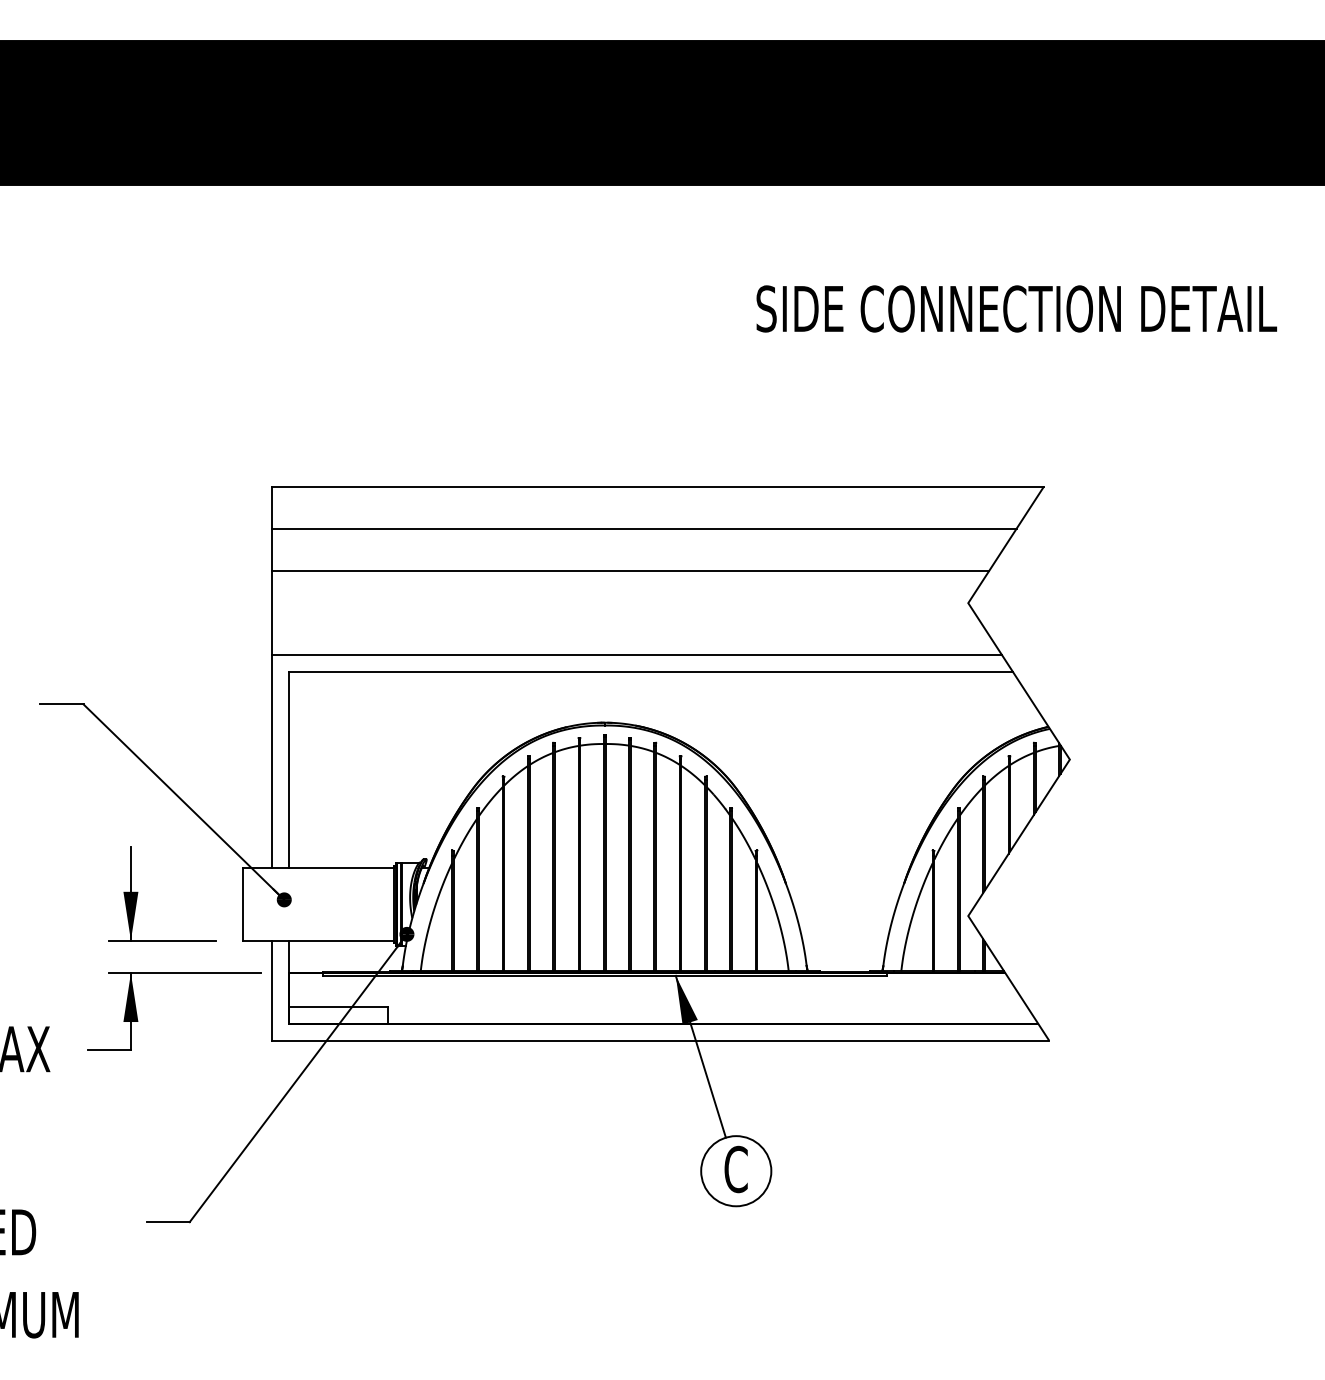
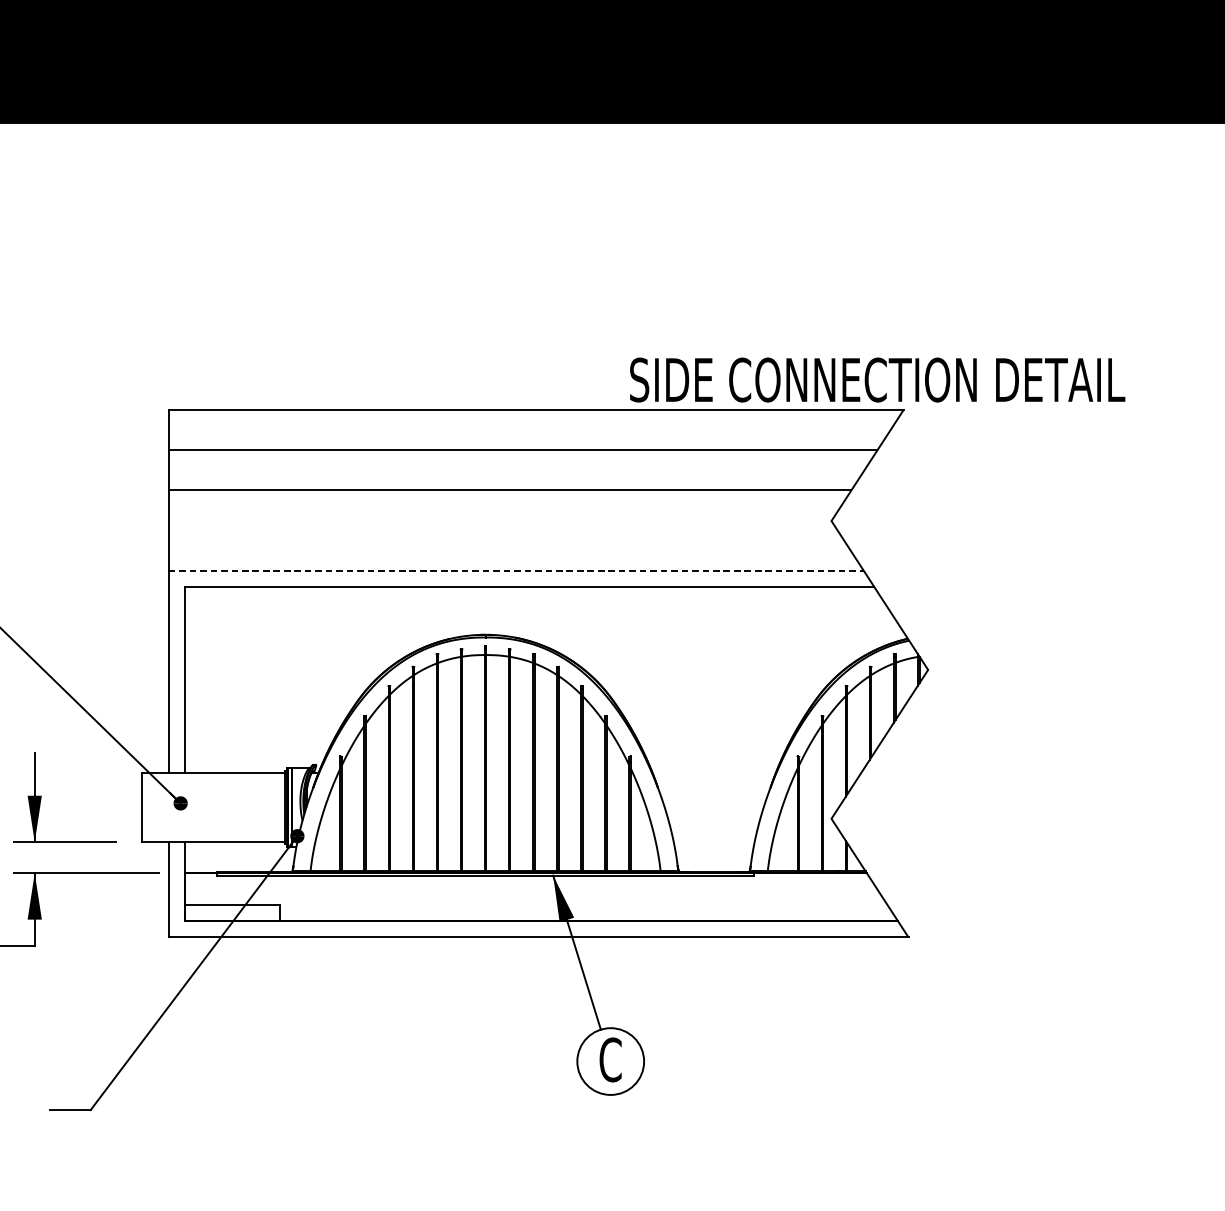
text: (1016, 308) -> (877, 379), moved
line: (637, 655) -> (516, 570), solid -> dashed

